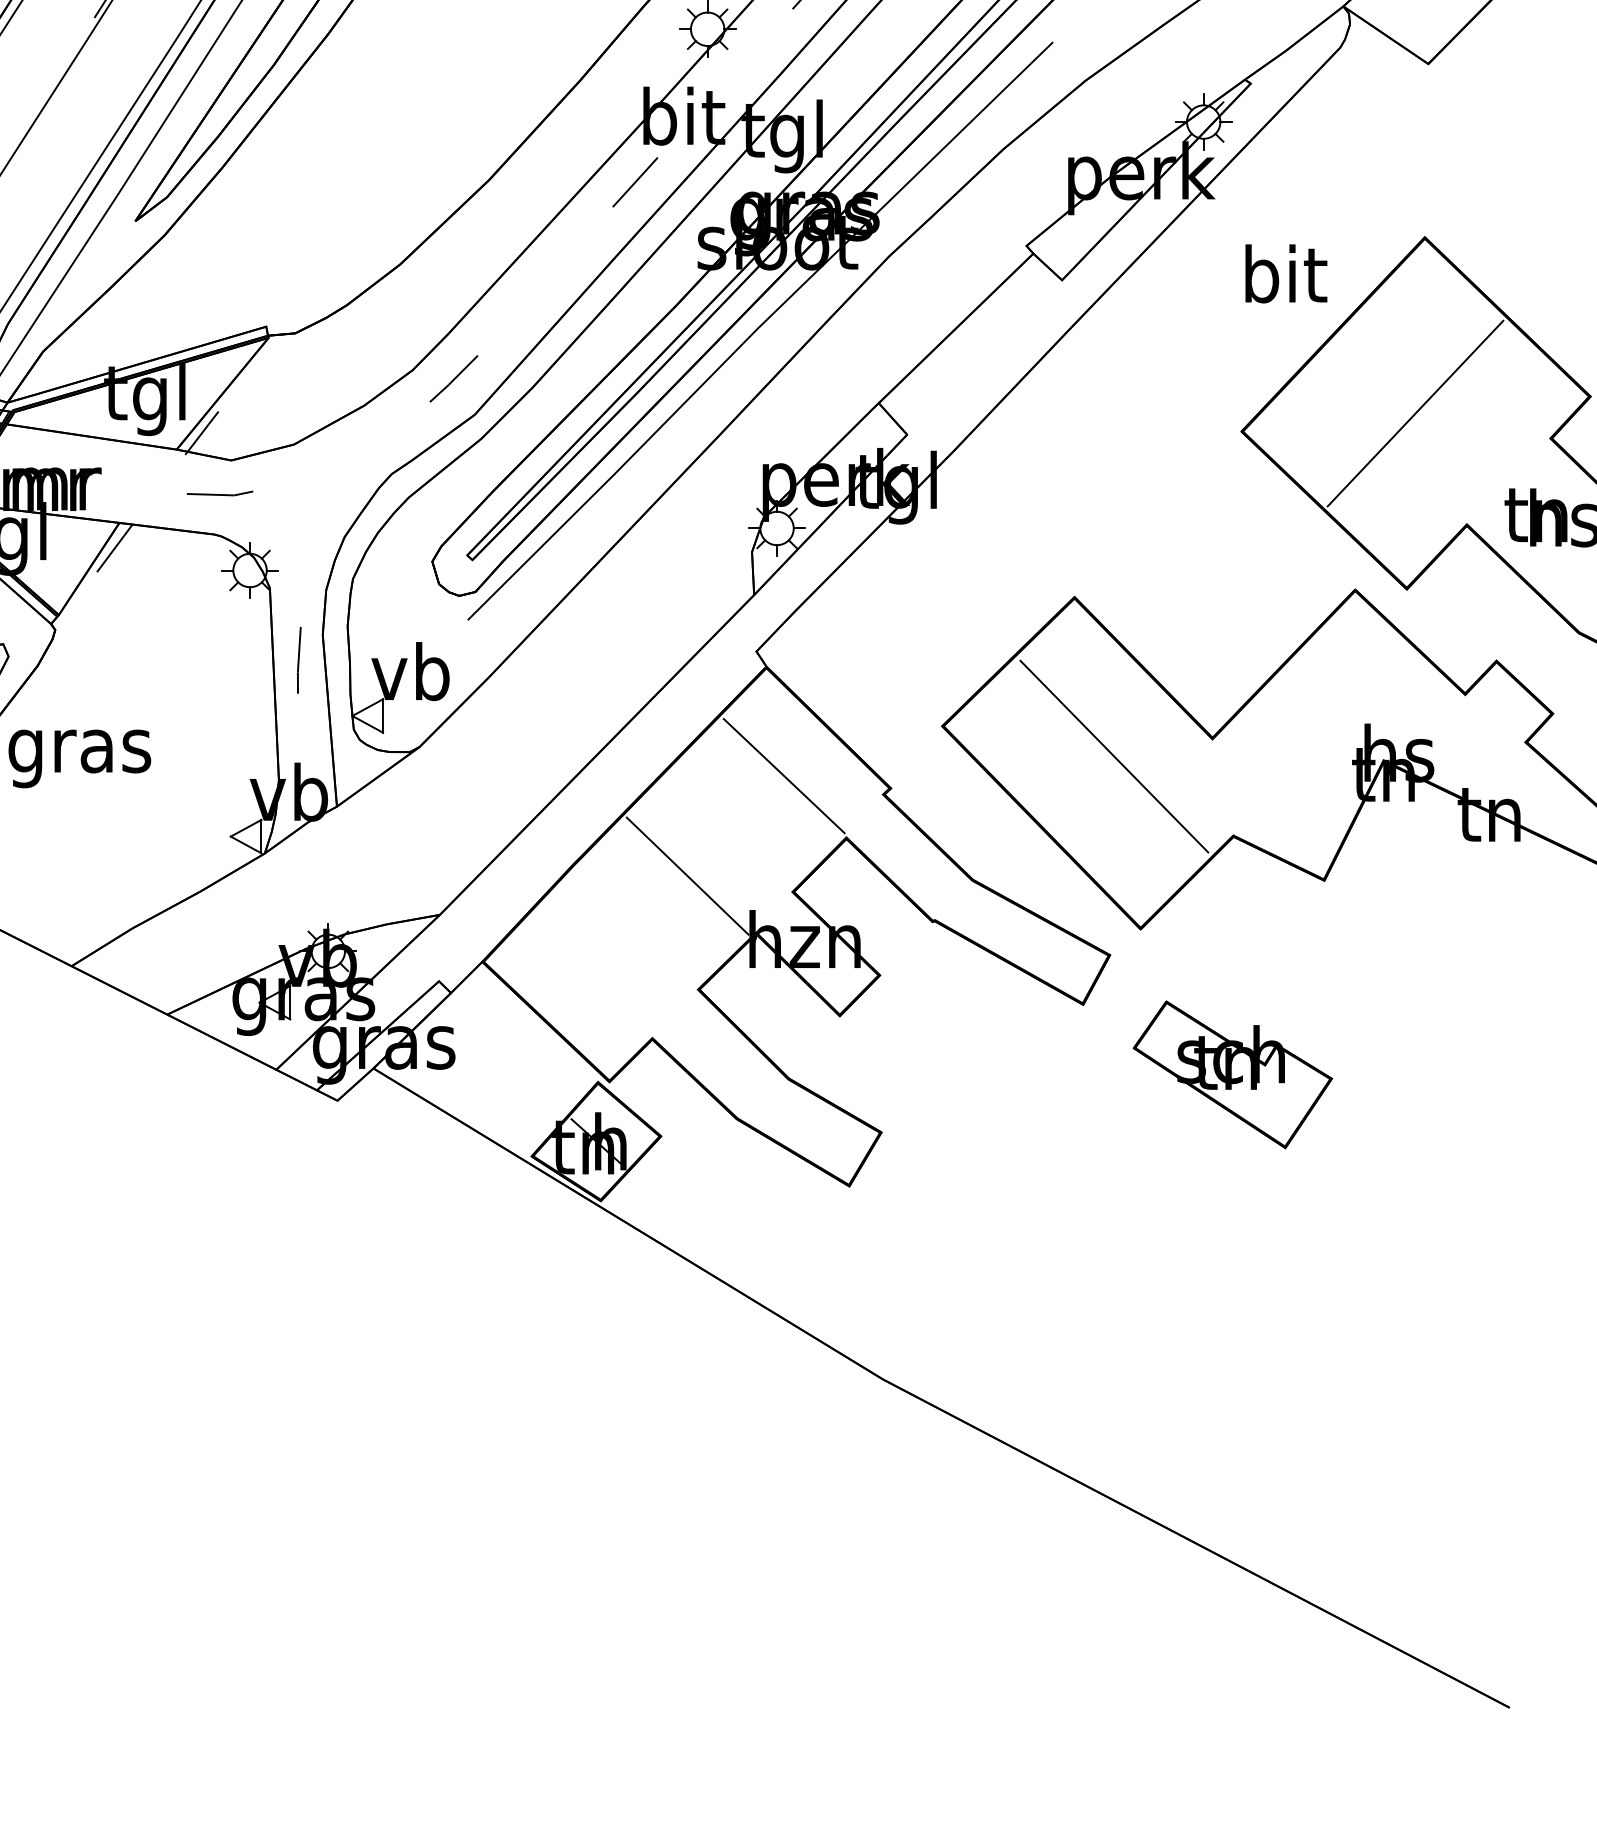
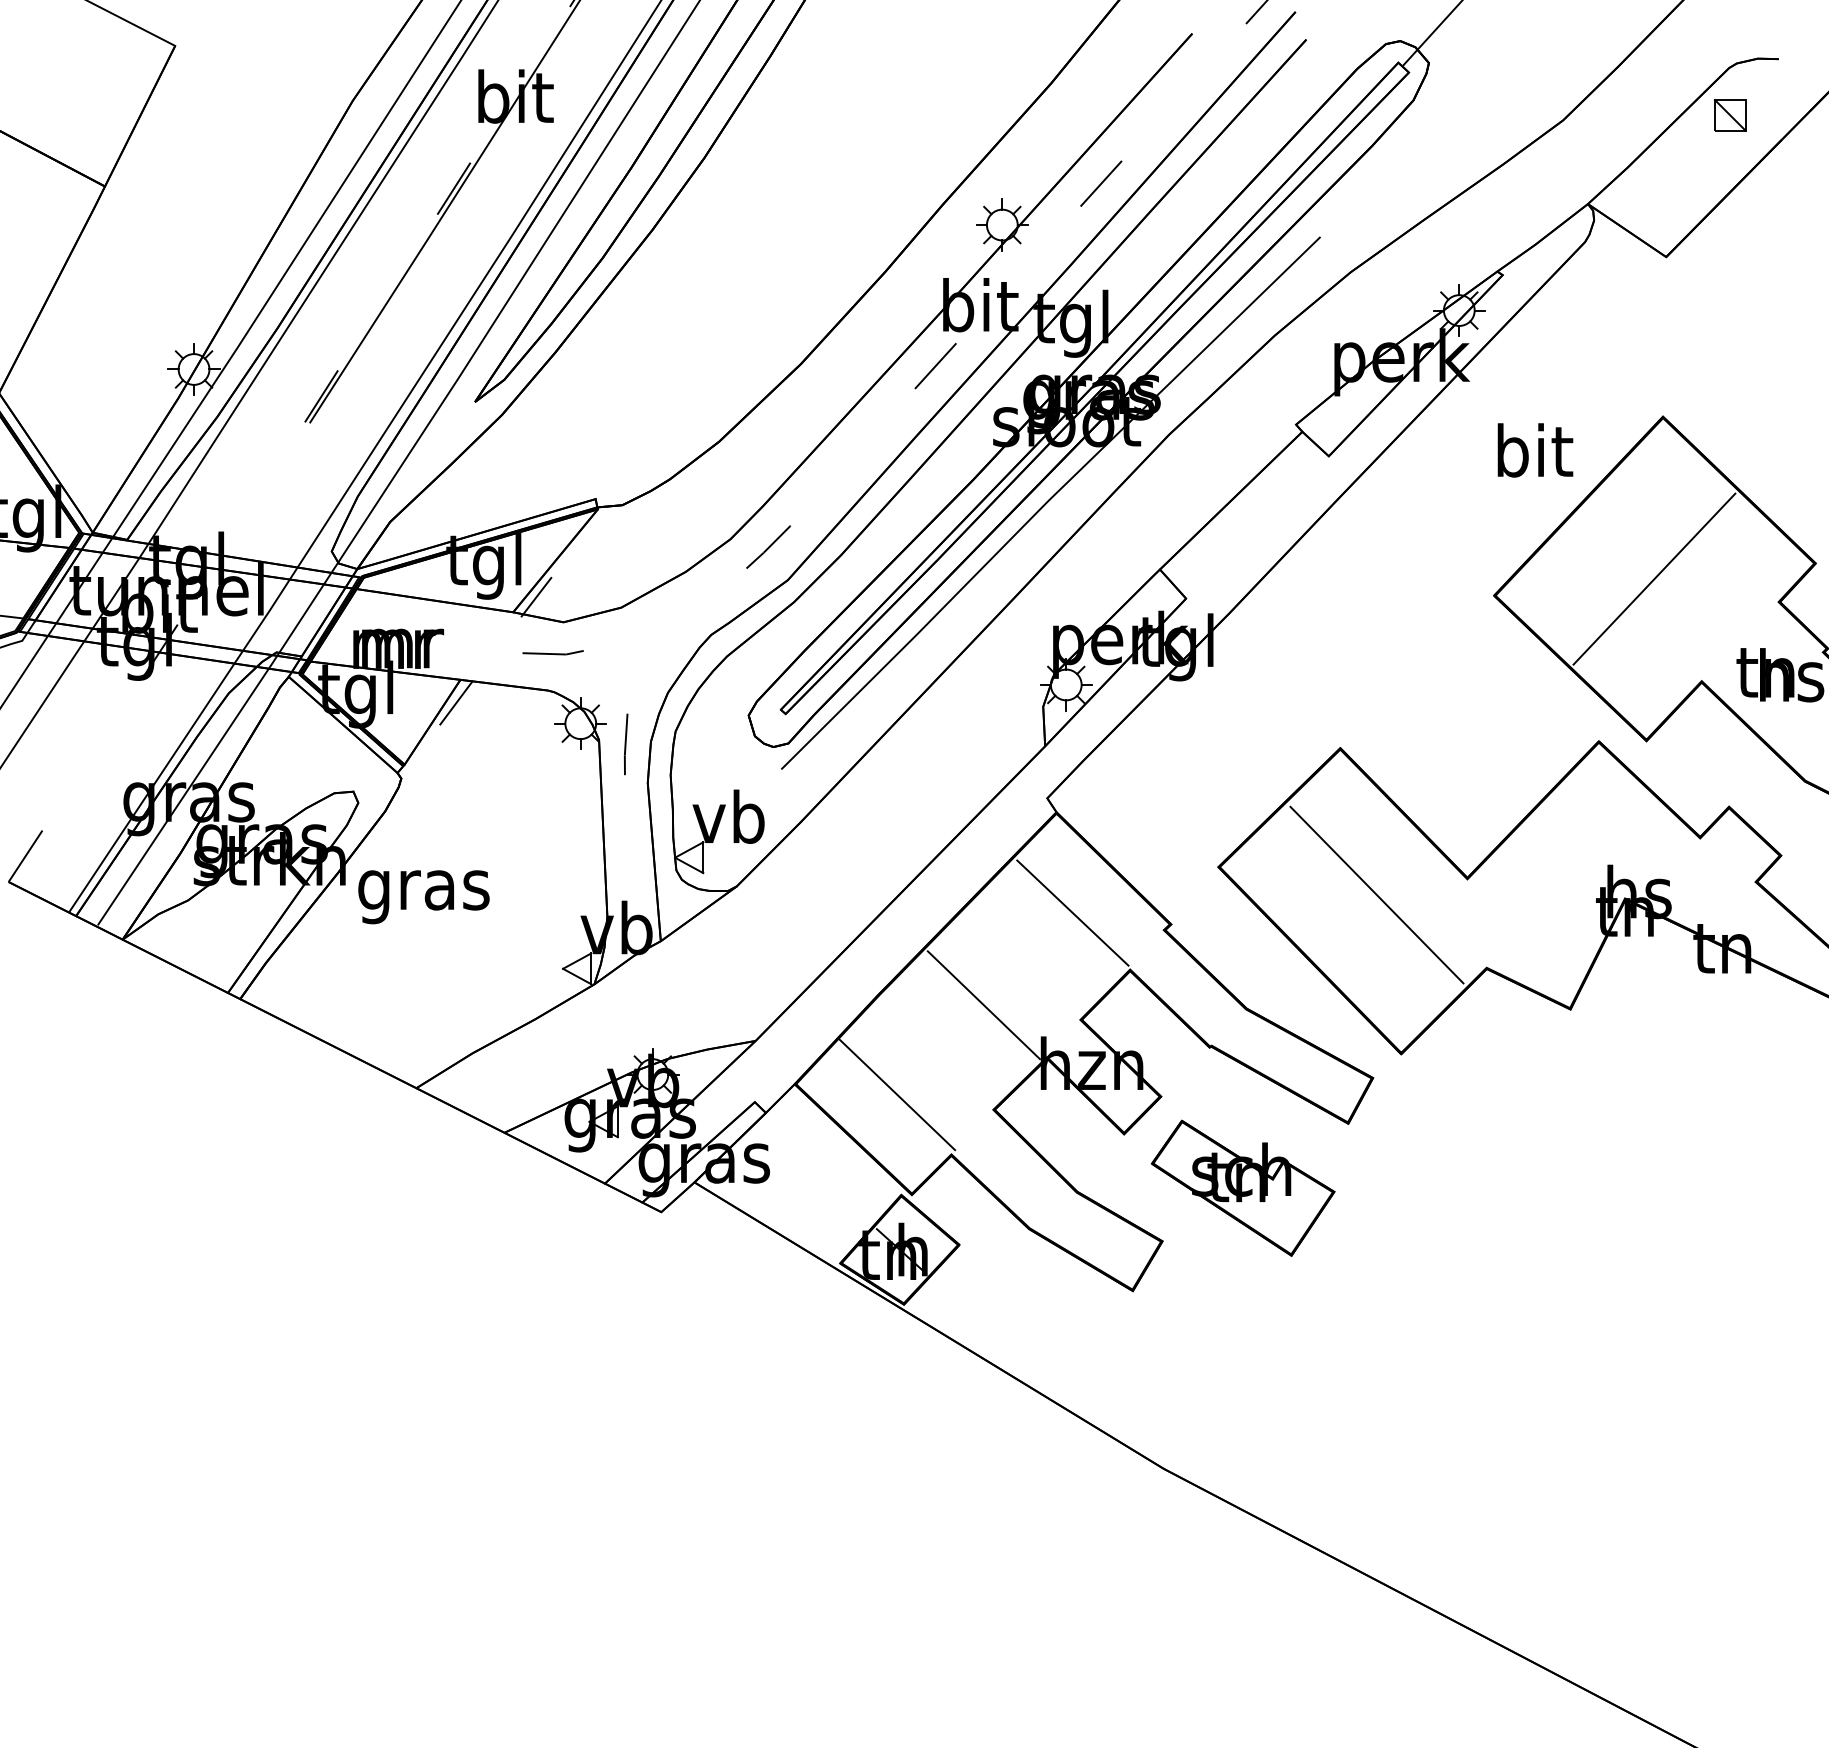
line: (299, 660) -> (626, 744), moved
line: (593, 973) -> (897, 1094), added
part: (1233, 1073) -> (1243, 1187), moved

